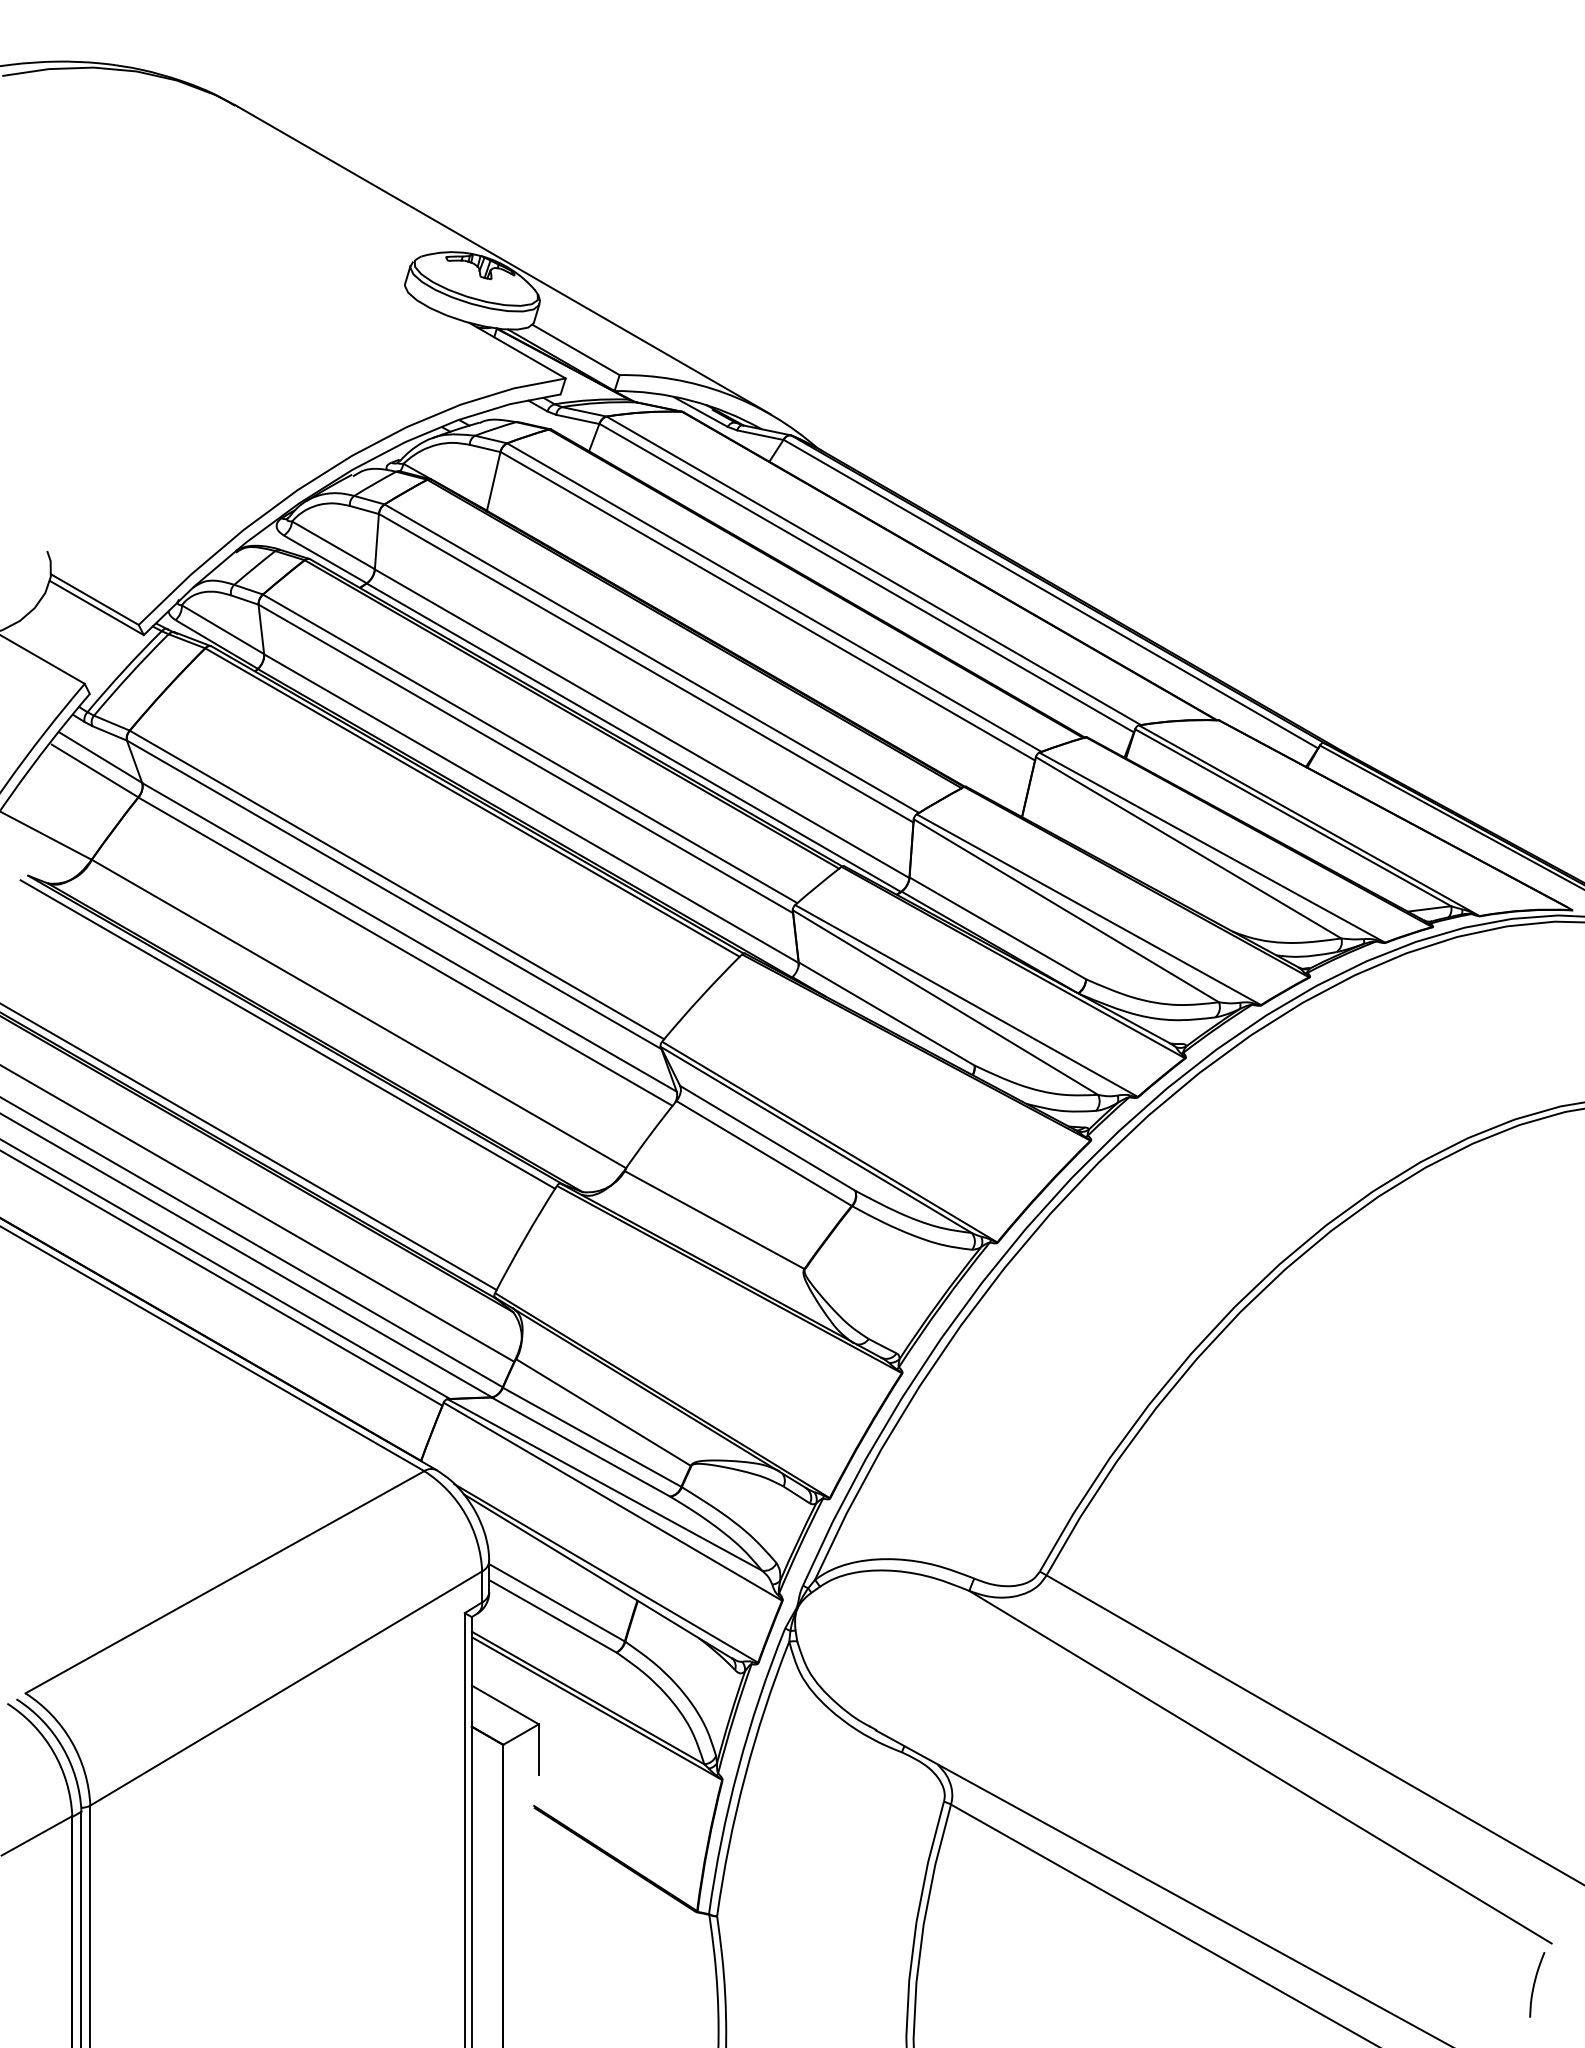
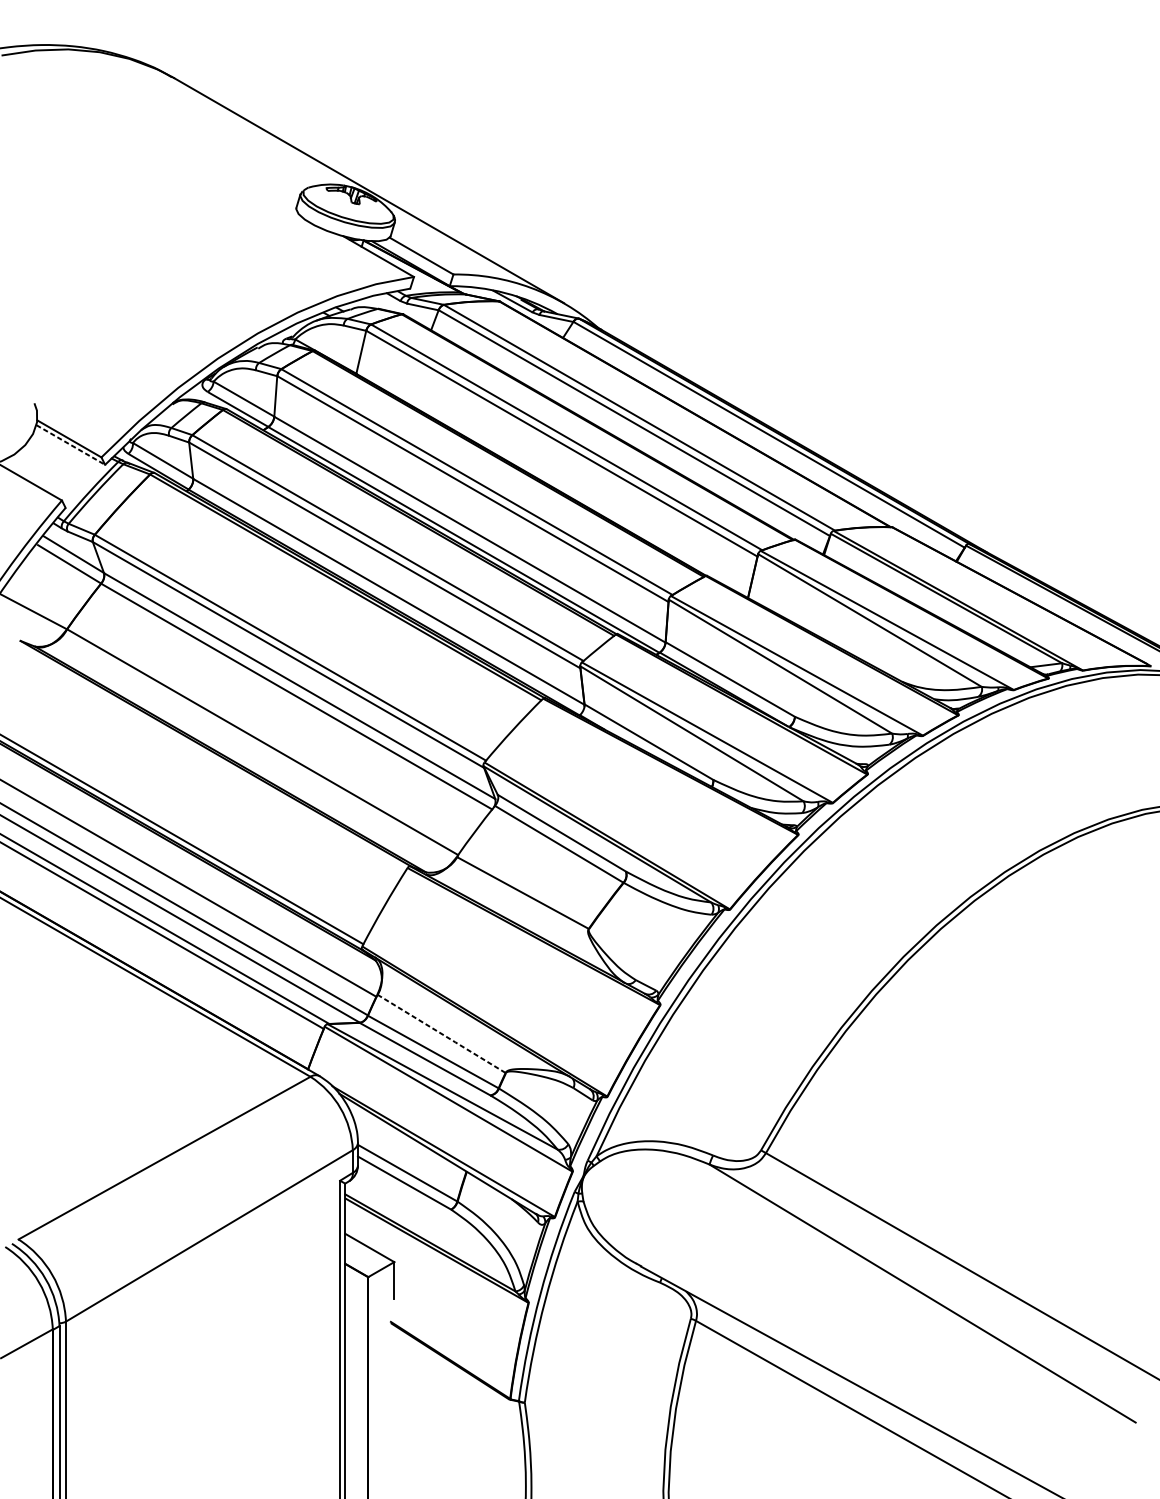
line: (97, 608) -> (71, 445), solid -> dashed
line: (287, 1034) -> (210, 757), removed
line: (603, 1412) -> (441, 1033), solid -> dashed
curve: (1535, 1983) -> (1123, 1451), removed

